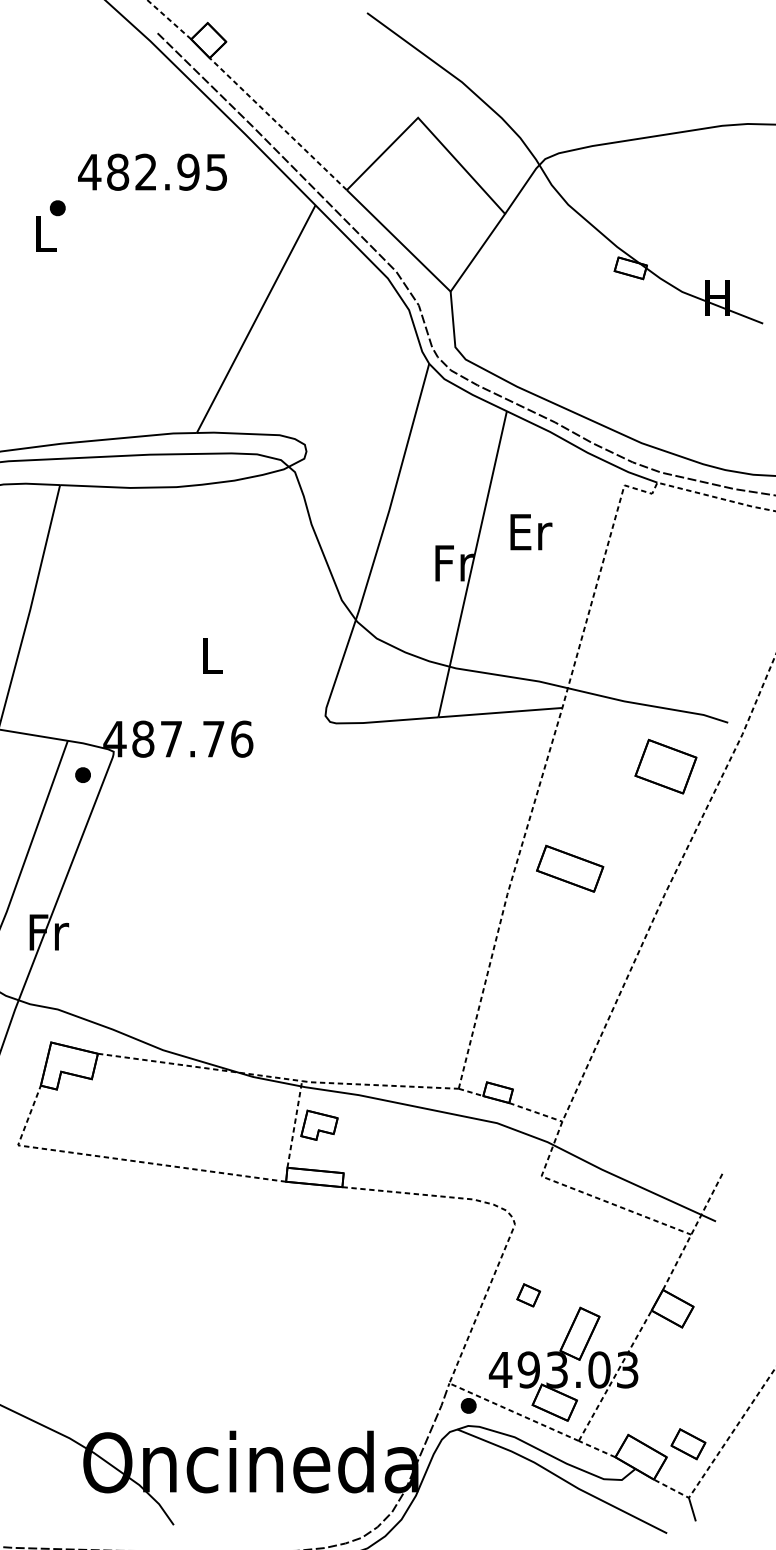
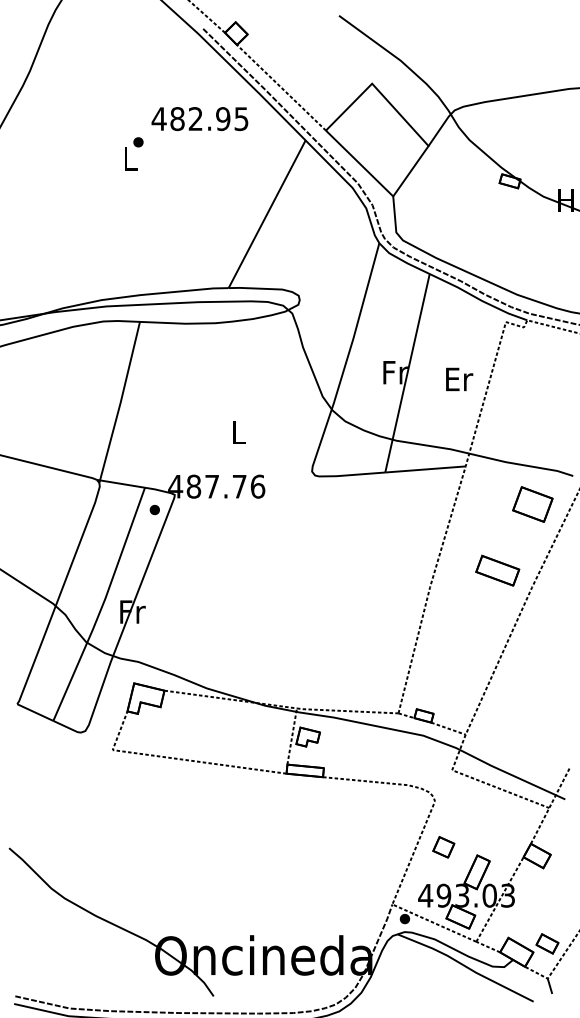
text: (531, 532) -> (459, 379), moved
part: (569, 868) -> (497, 570), moved
part: (528, 1295) -> (443, 847), size x1.43

